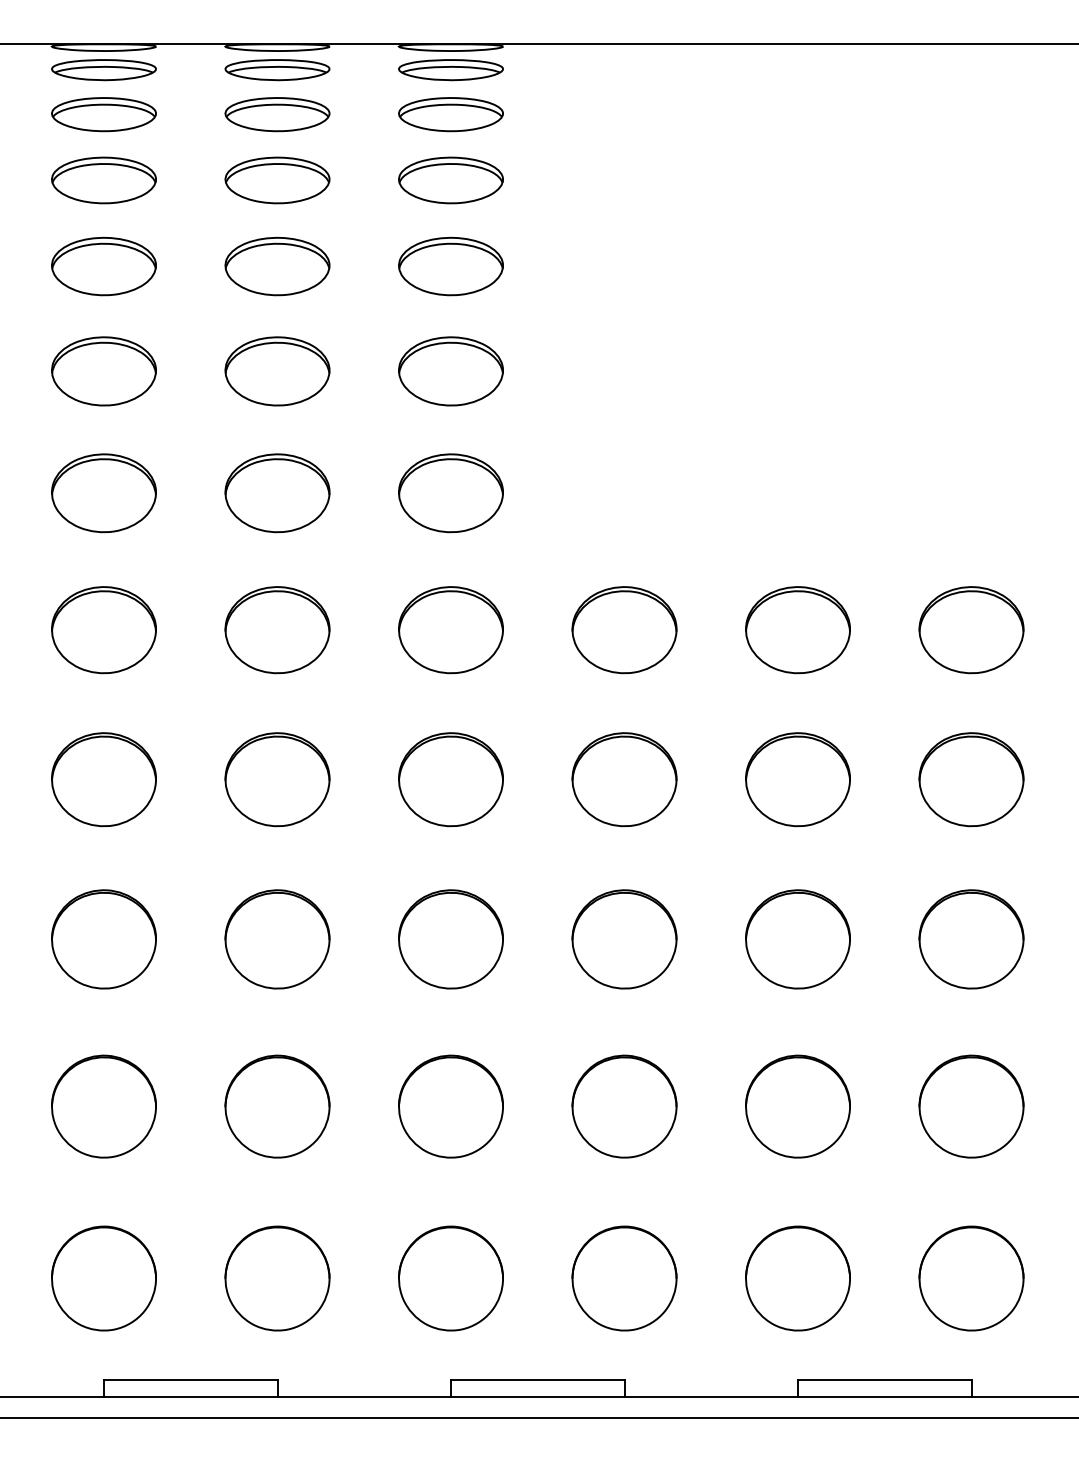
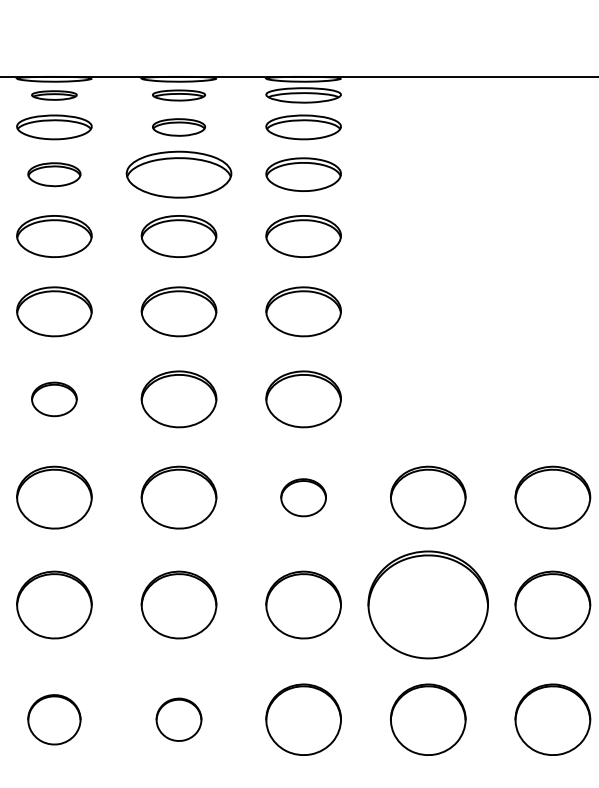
part: (103, 70) -> (54, 95), size x0.6
part: (277, 70) -> (179, 95), size x0.7
part: (277, 114) -> (179, 127), size x0.7
part: (103, 180) -> (54, 174), size x0.7
part: (277, 180) -> (179, 174), size x1.4
part: (103, 493) -> (54, 399), size x0.6
part: (450, 630) -> (303, 497), size x0.6
part: (624, 779) -> (428, 604), size x1.6
part: (103, 939) -> (54, 719), size x0.7
part: (277, 939) -> (179, 719), size x0.6

